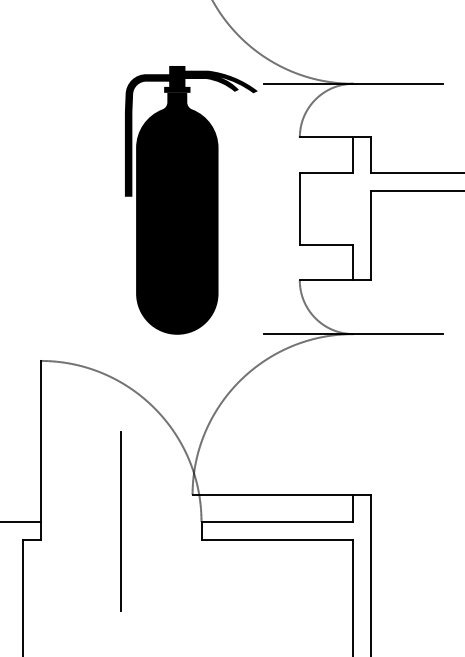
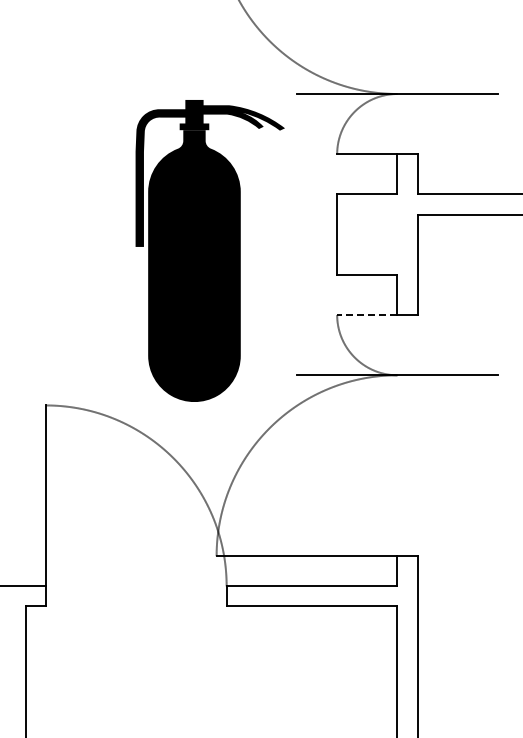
part: (190, 199) -> (209, 250), moved
line: (325, 280) -> (366, 315), solid -> dashed
line: (121, 521) -> (136, 585), removed

